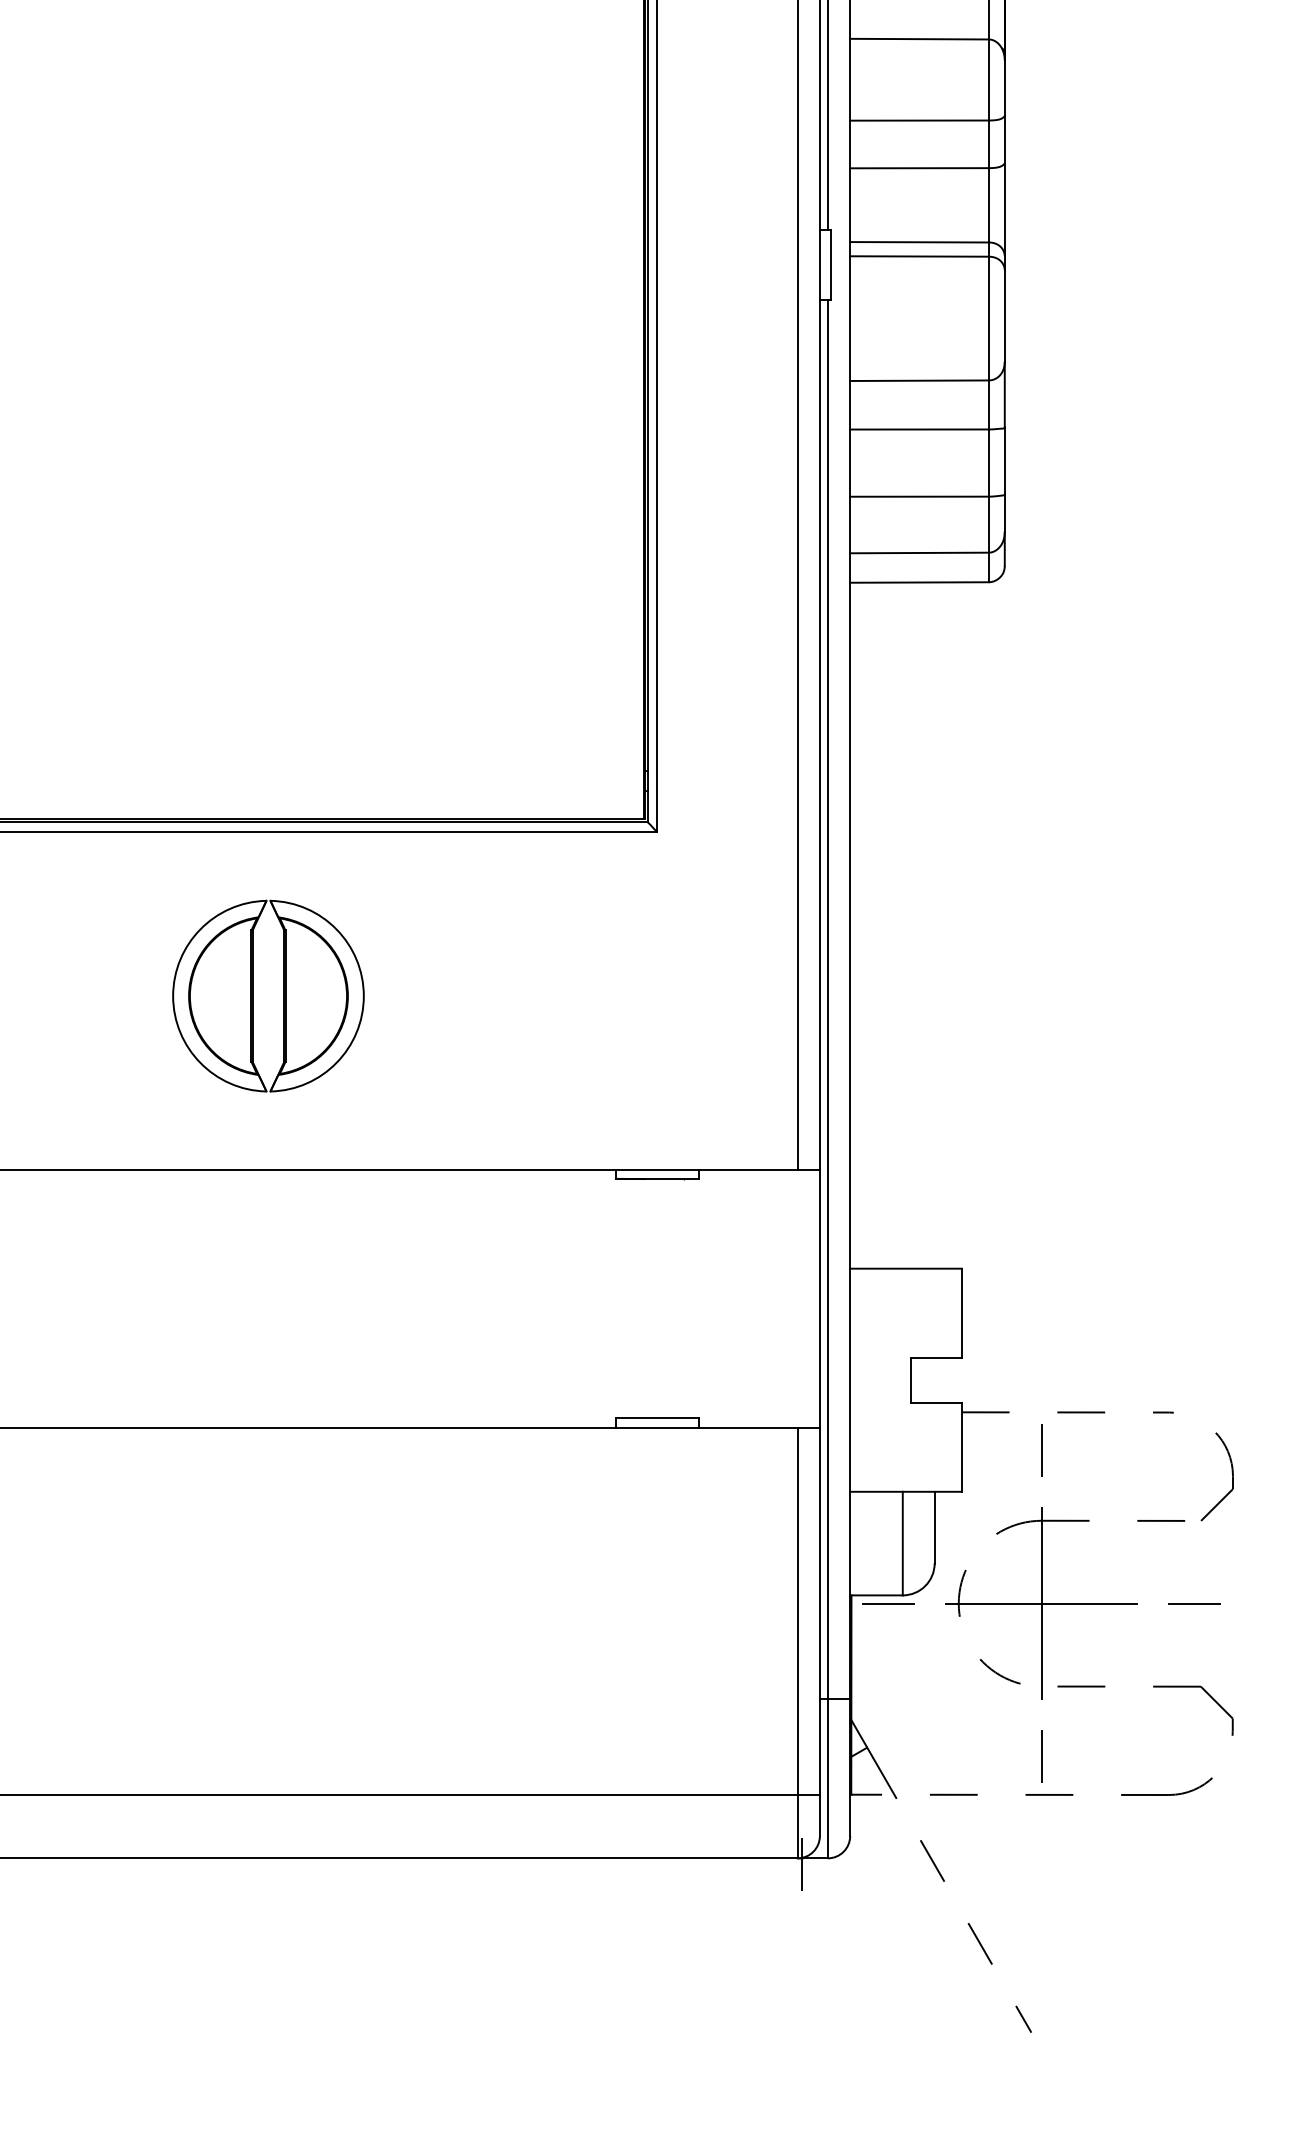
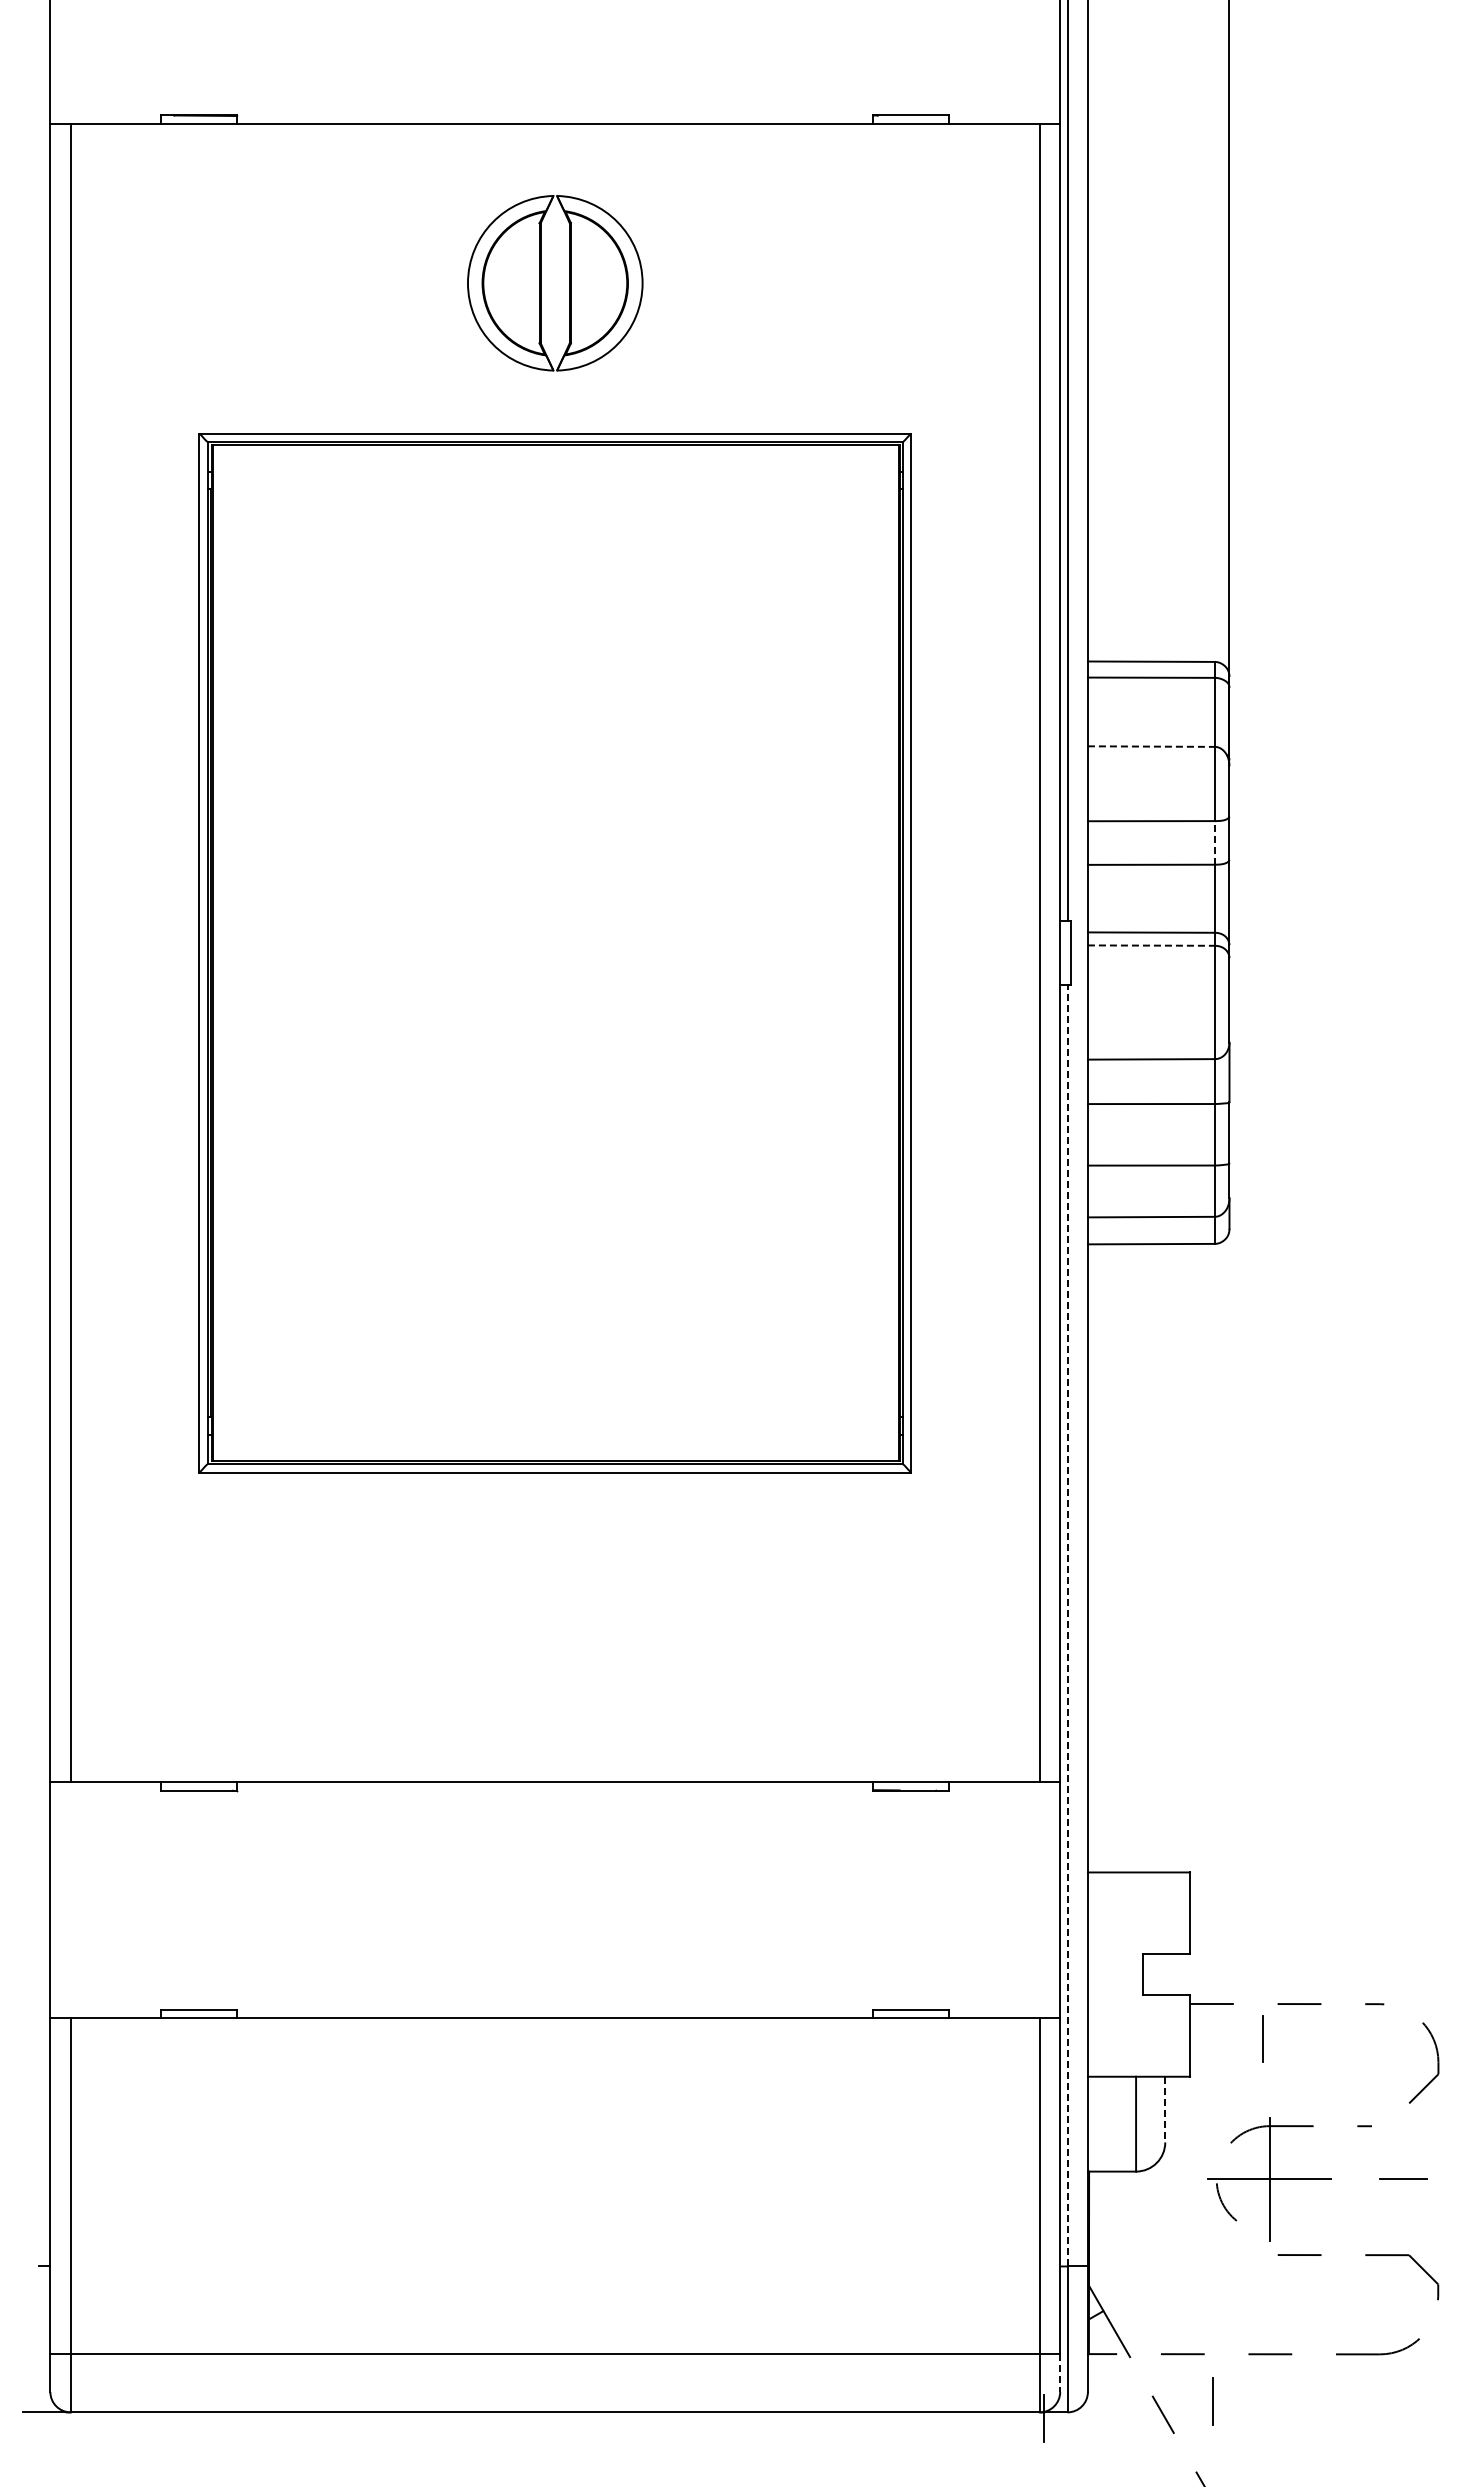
line: (919, 39) -> (1151, 746), solid -> dashed
line: (988, 143) -> (1214, 842), solid -> dashed
line: (919, 256) -> (1151, 945), solid -> dashed
part: (253, 995) -> (541, 1622), removed
line: (827, 998) -> (1067, 1625), solid -> dashed
line: (934, 1527) -> (1165, 2109), solid -> dashed
line: (887, 1604) -> (1122, 2179), removed
part: (1064, 1604) -> (1284, 2179), size x0.7
line: (1040, 1756) -> (1212, 2401), moved
line: (820, 1814) -> (1060, 2372), solid -> dashed

